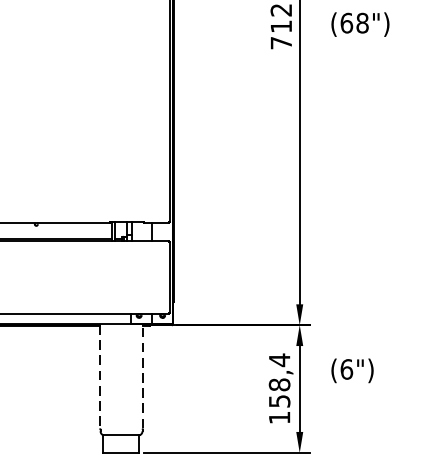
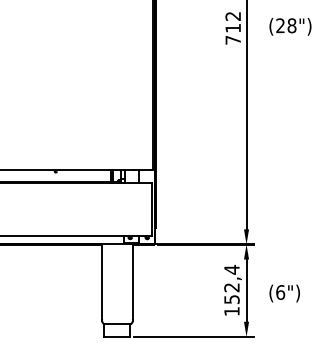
text: (346, 22) -> (280, 25), (68") -> (28")
text: (352, 370) -> (284, 293), moved
line: (142, 376) -> (132, 281), dashed -> solid
line: (100, 377) -> (102, 282), dashed -> solid
text: (278, 384) -> (231, 287), 158,4 -> 152,4

